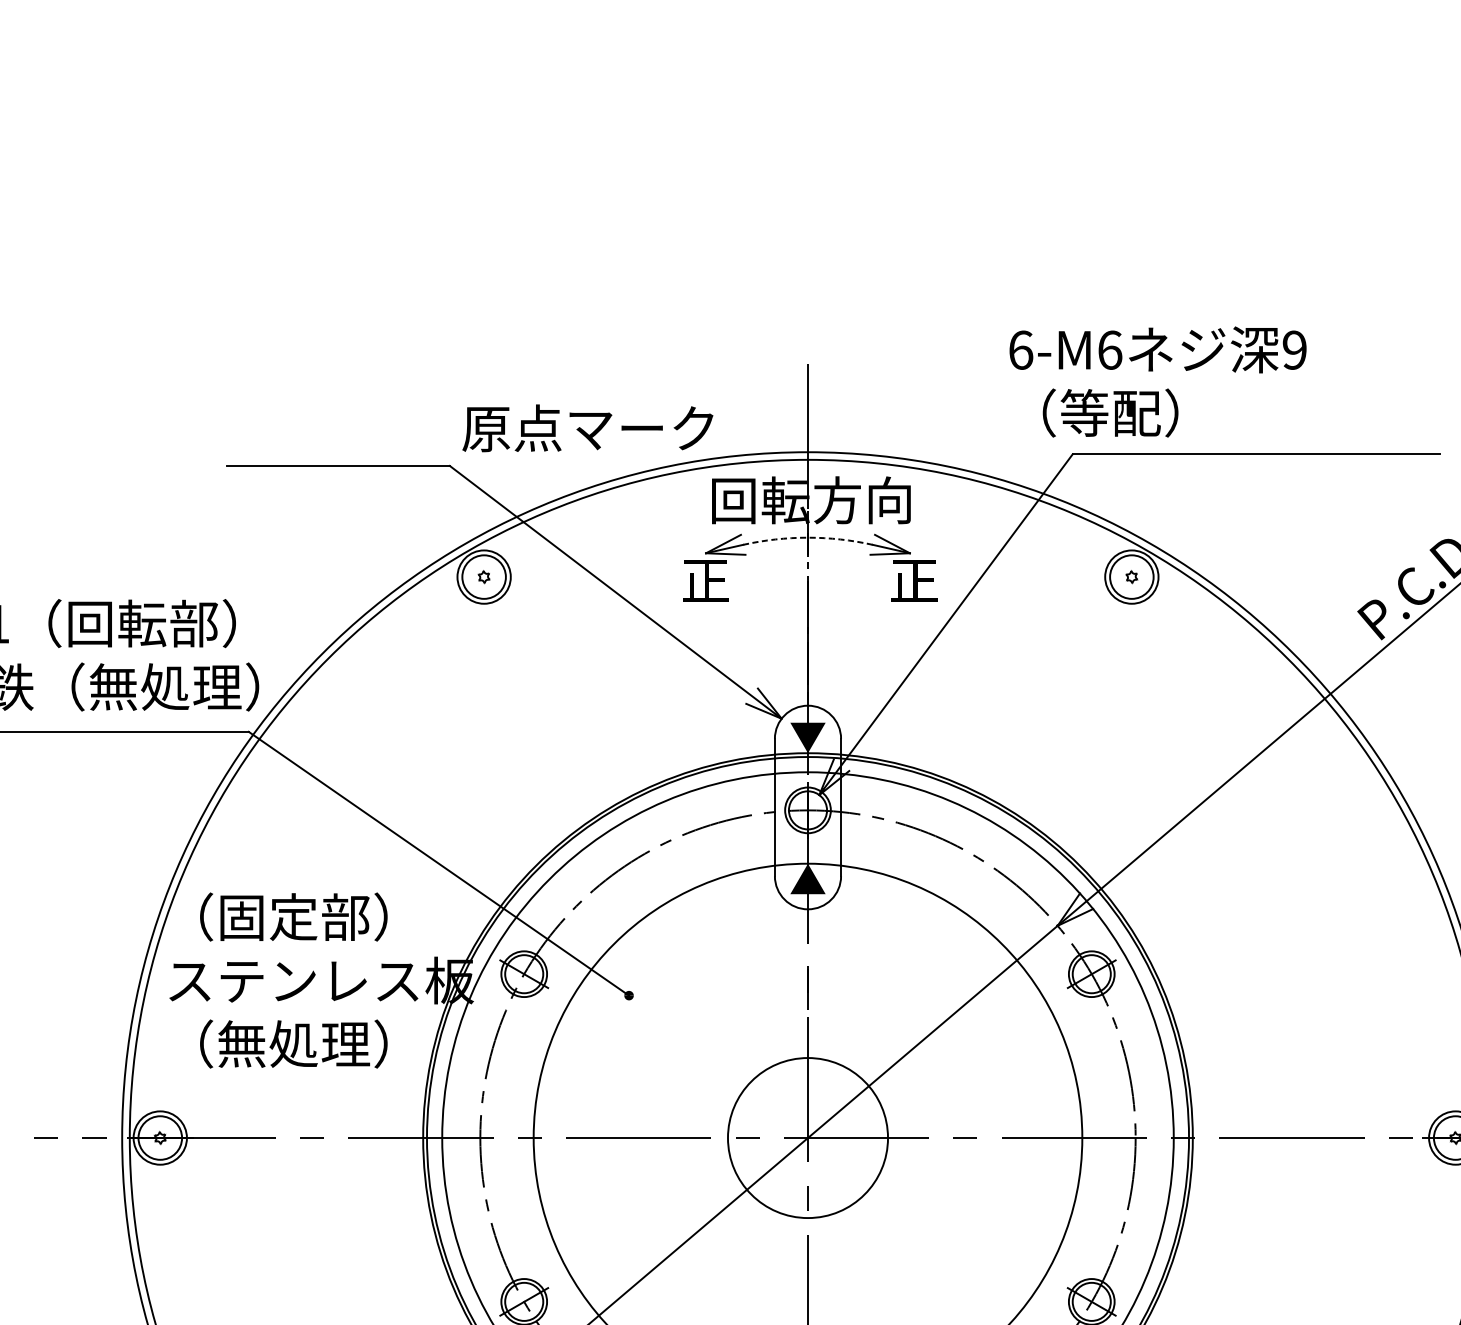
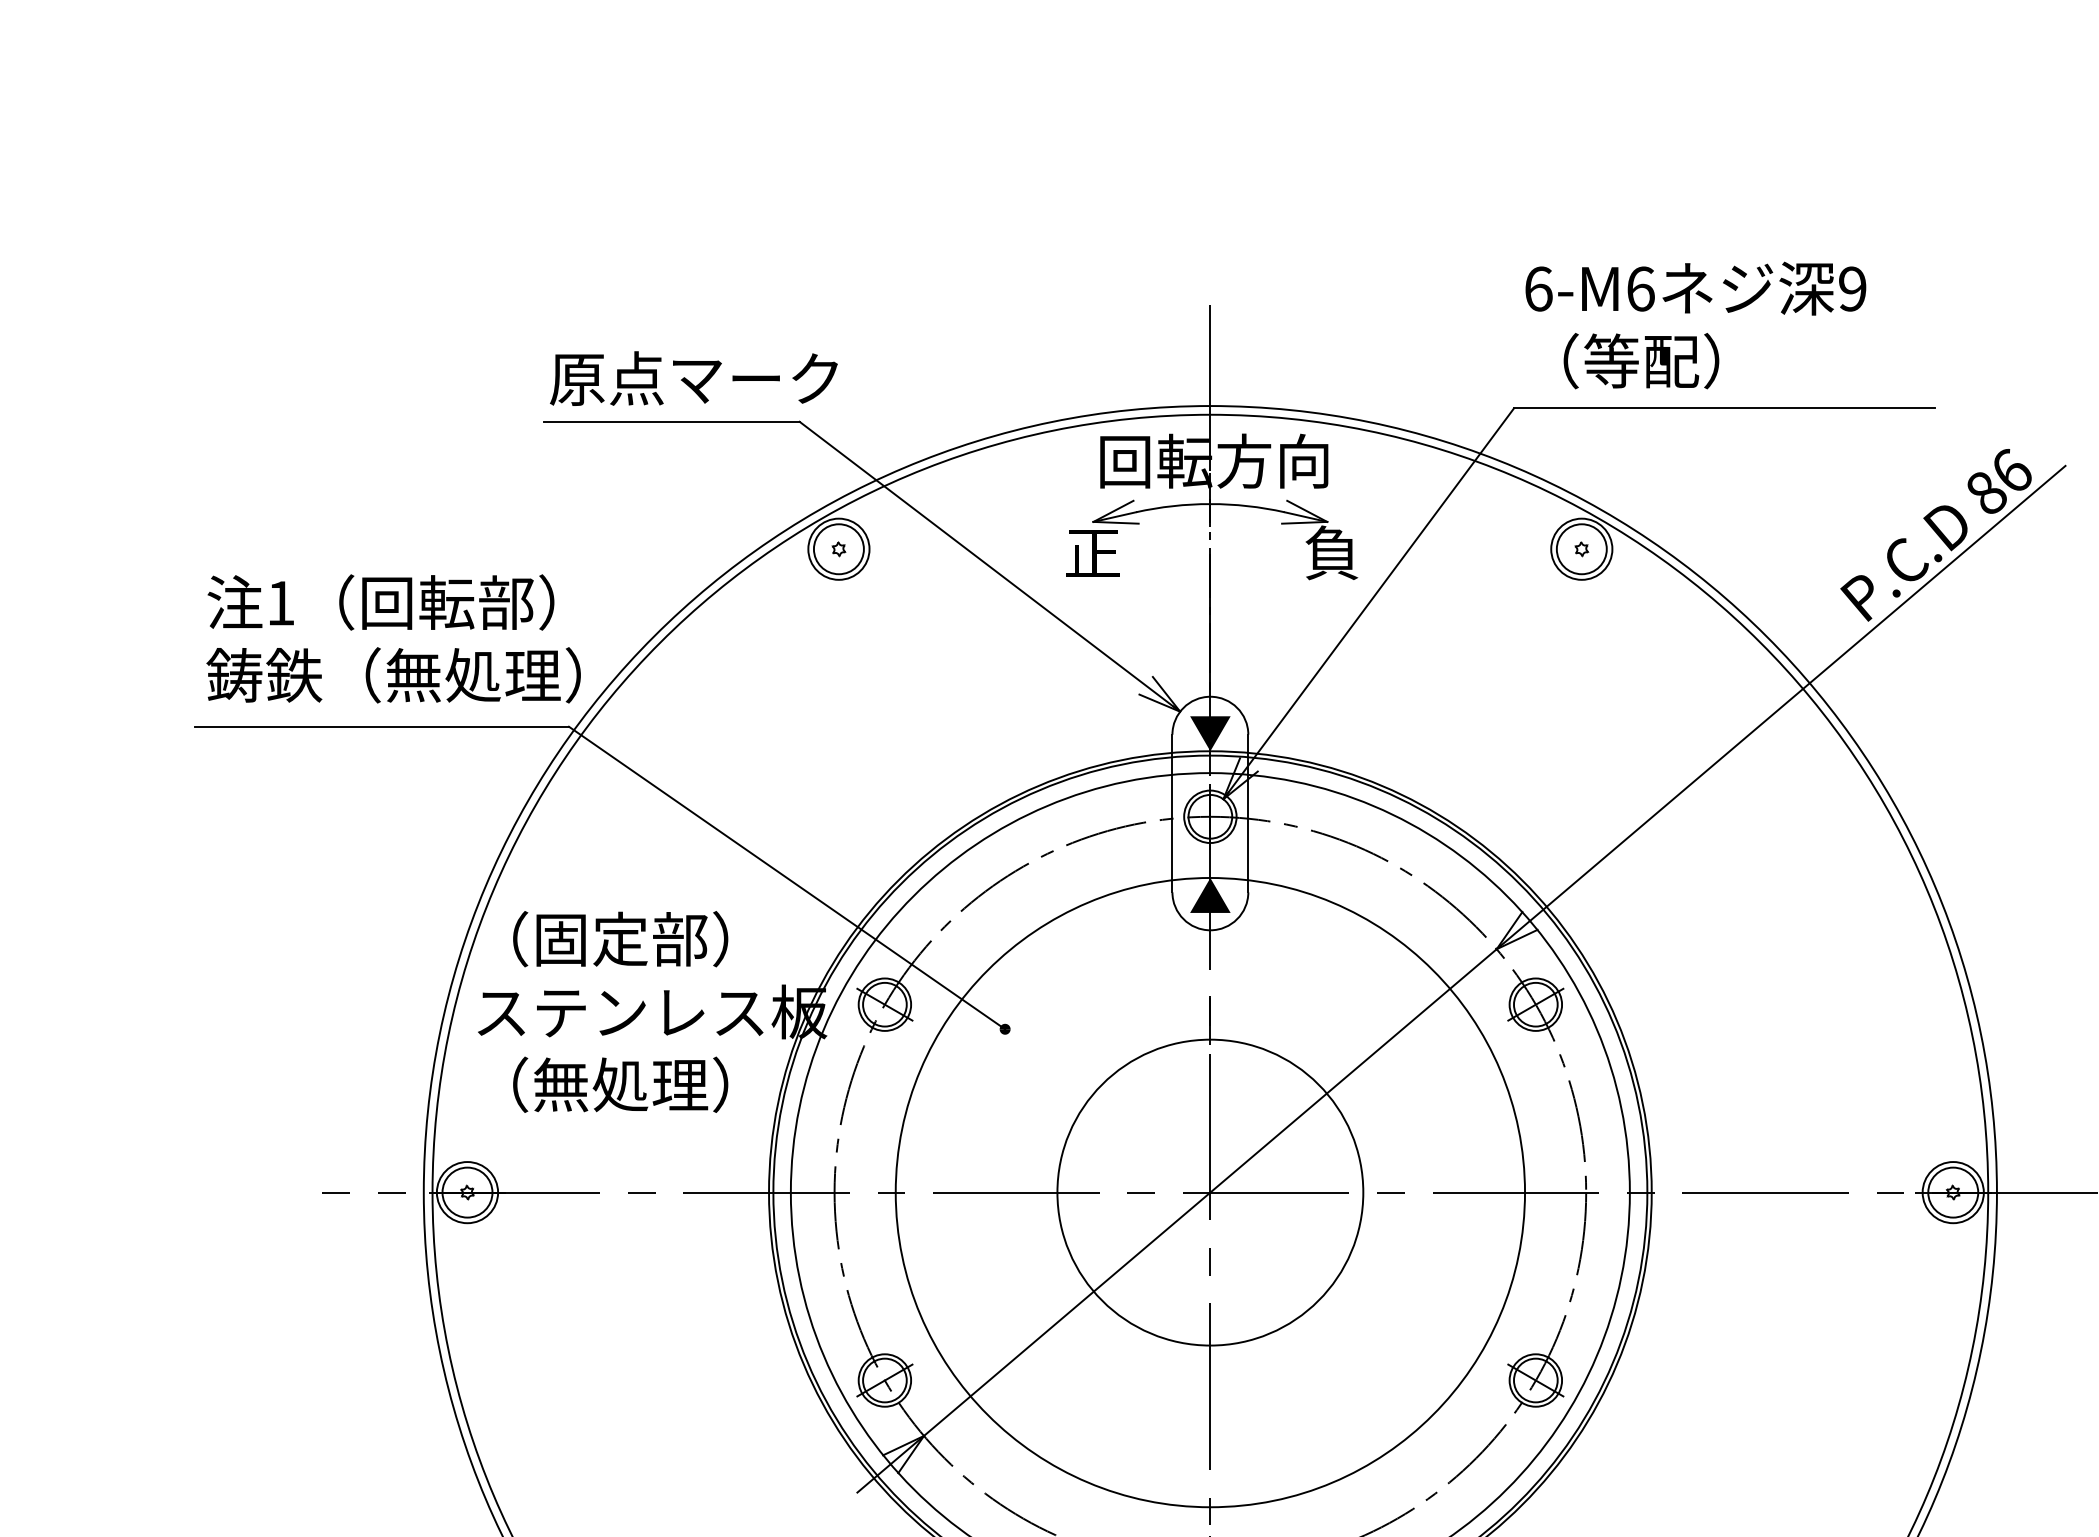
text: (1157, 382) -> (1695, 325), moved
text: (587, 428) -> (693, 378), moved
arc: (808, 538) -> (1210, 504), dashed -> solid
text: (913, 579) -> (1331, 552), 正 -> 負
circle: (808, 1137) -> (1210, 1192), size x1.67

